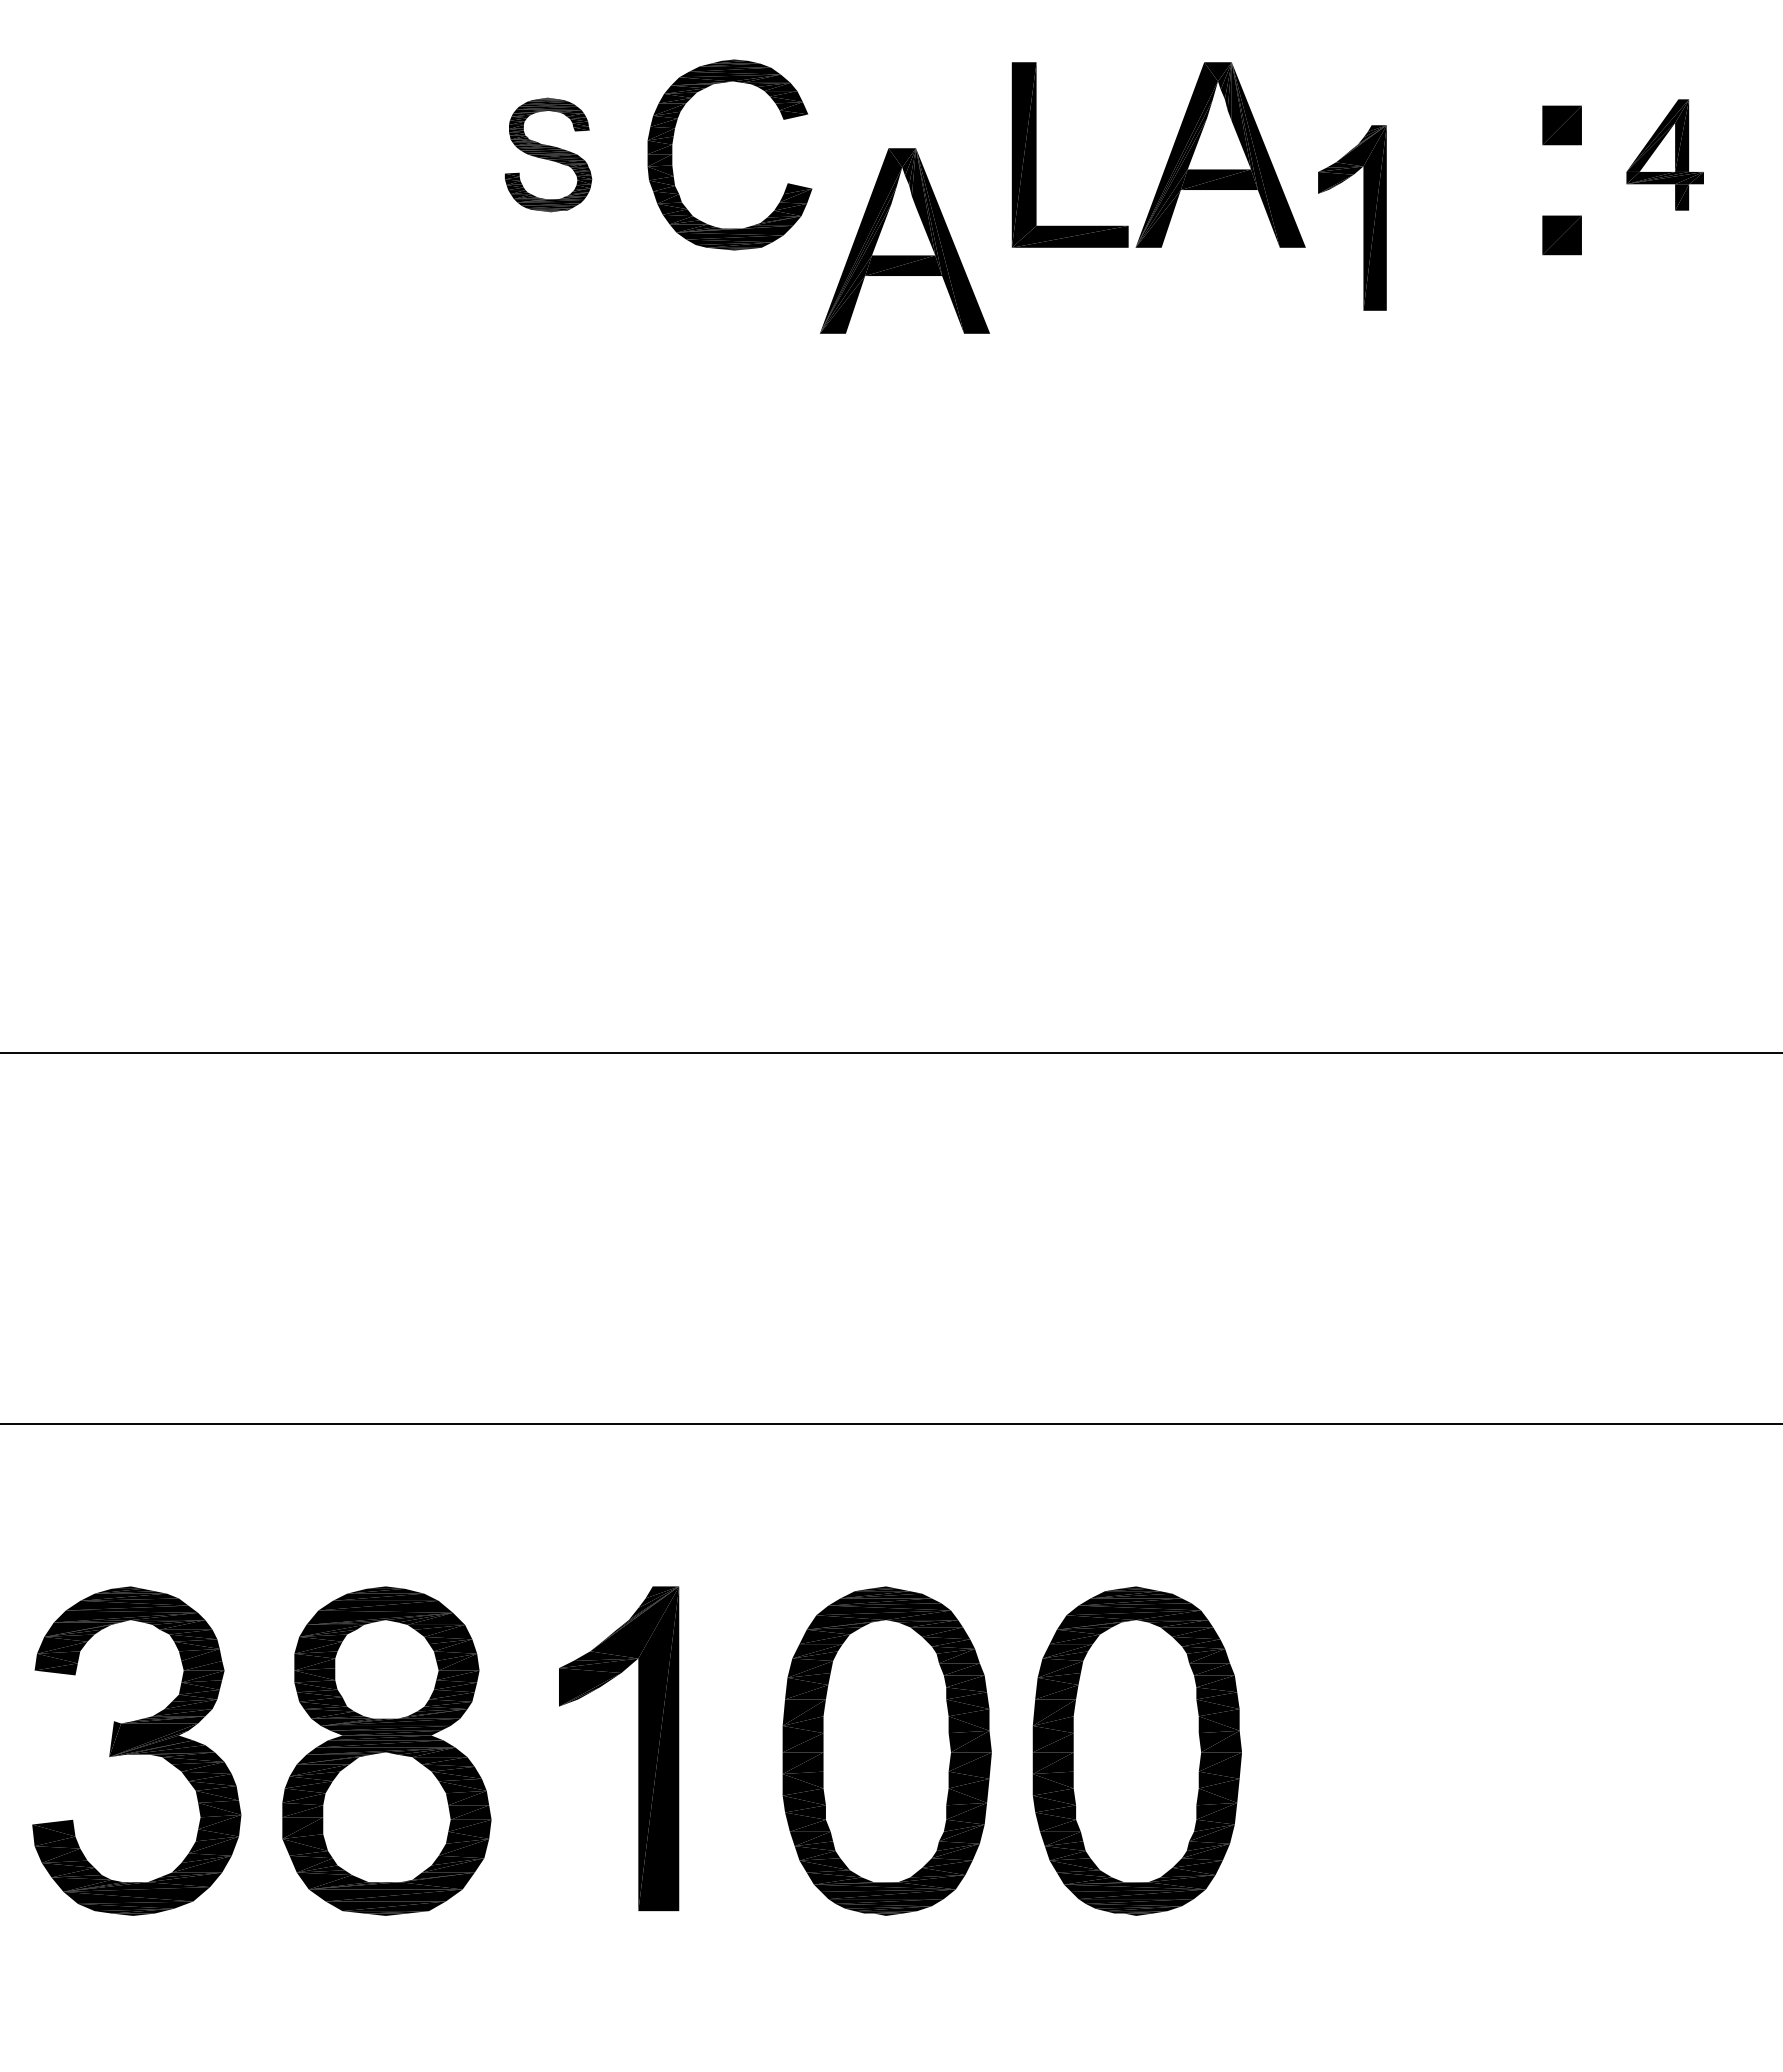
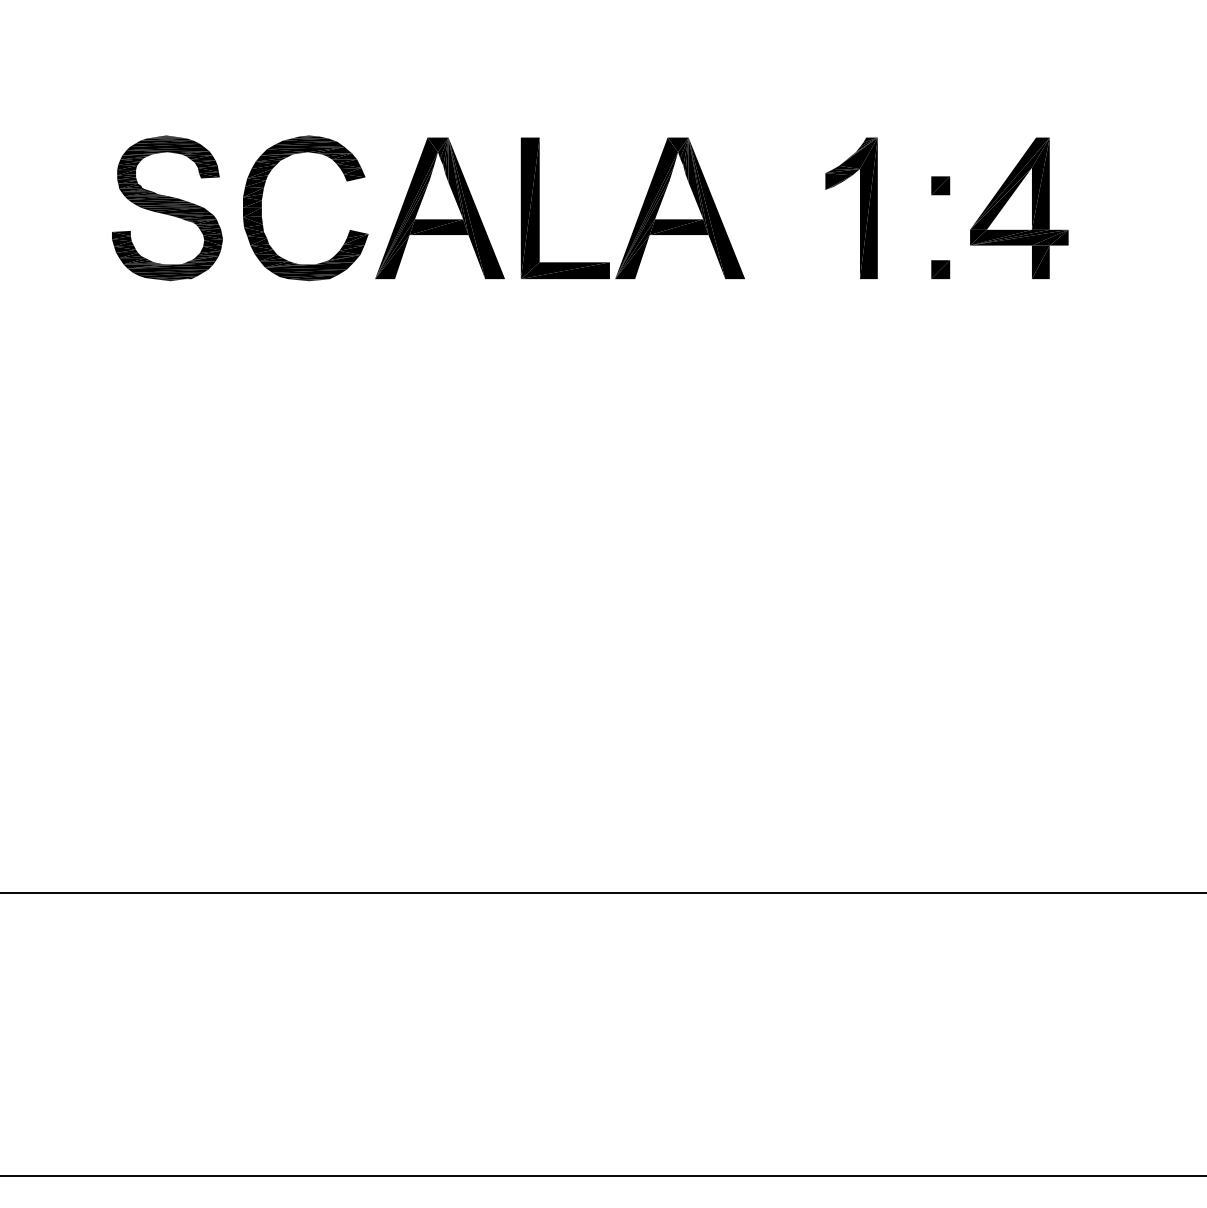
part: (1562, 125) -> (940, 185), size x0.62
part: (548, 154) -> (167, 207), size x1.67
part: (1664, 154) -> (1018, 207), size x1.67
part: (1363, 217) -> (860, 207), moved
part: (1562, 235) -> (940, 269), size x0.62
part: (904, 240) -> (439, 207), moved

